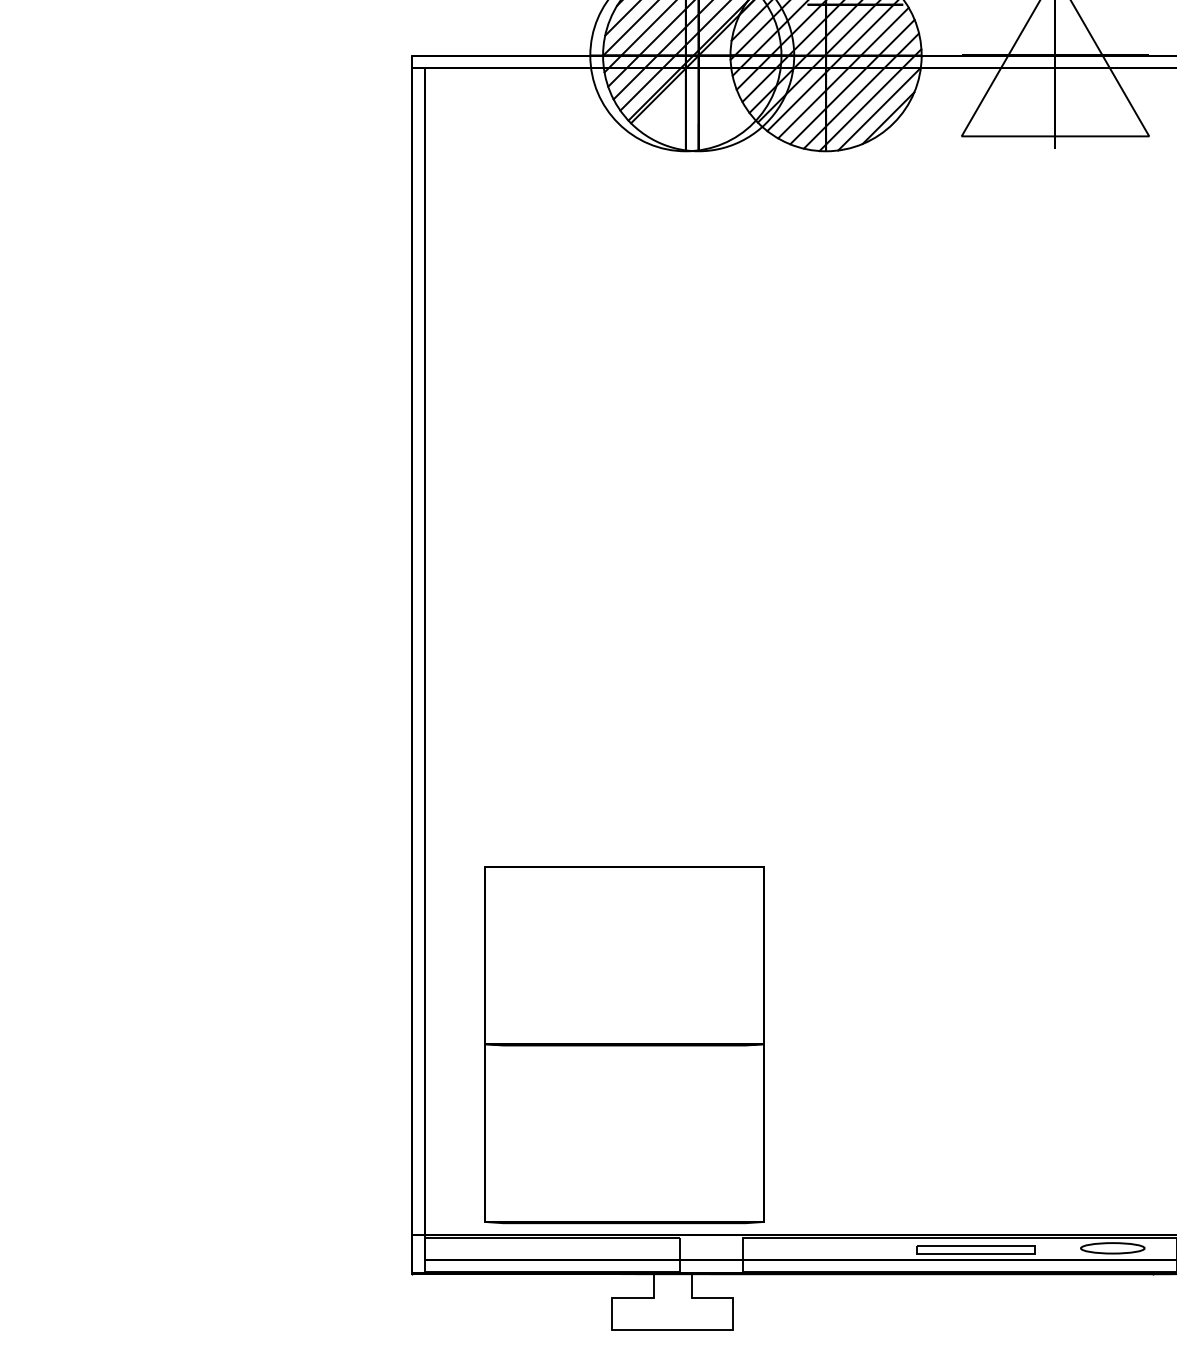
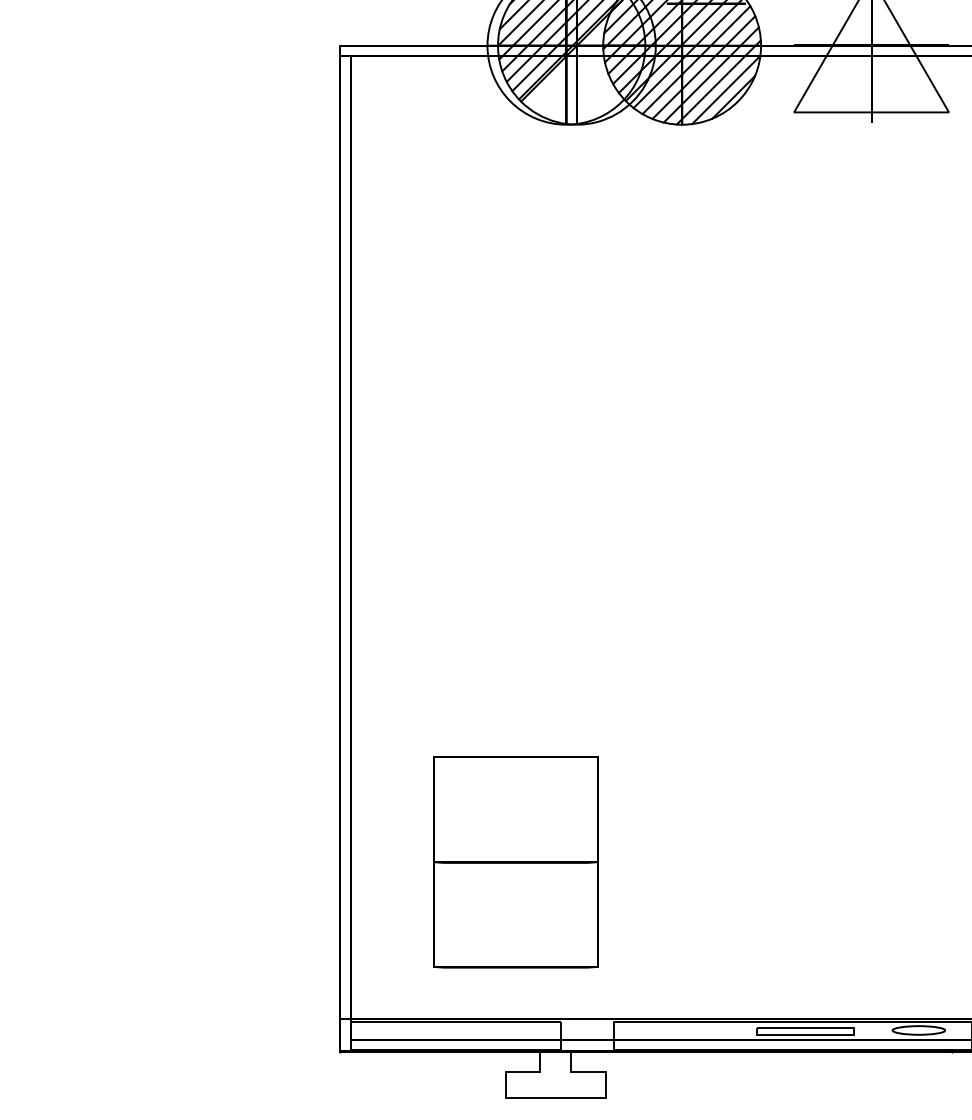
part: (624, 1044) -> (515, 862), size x0.71

